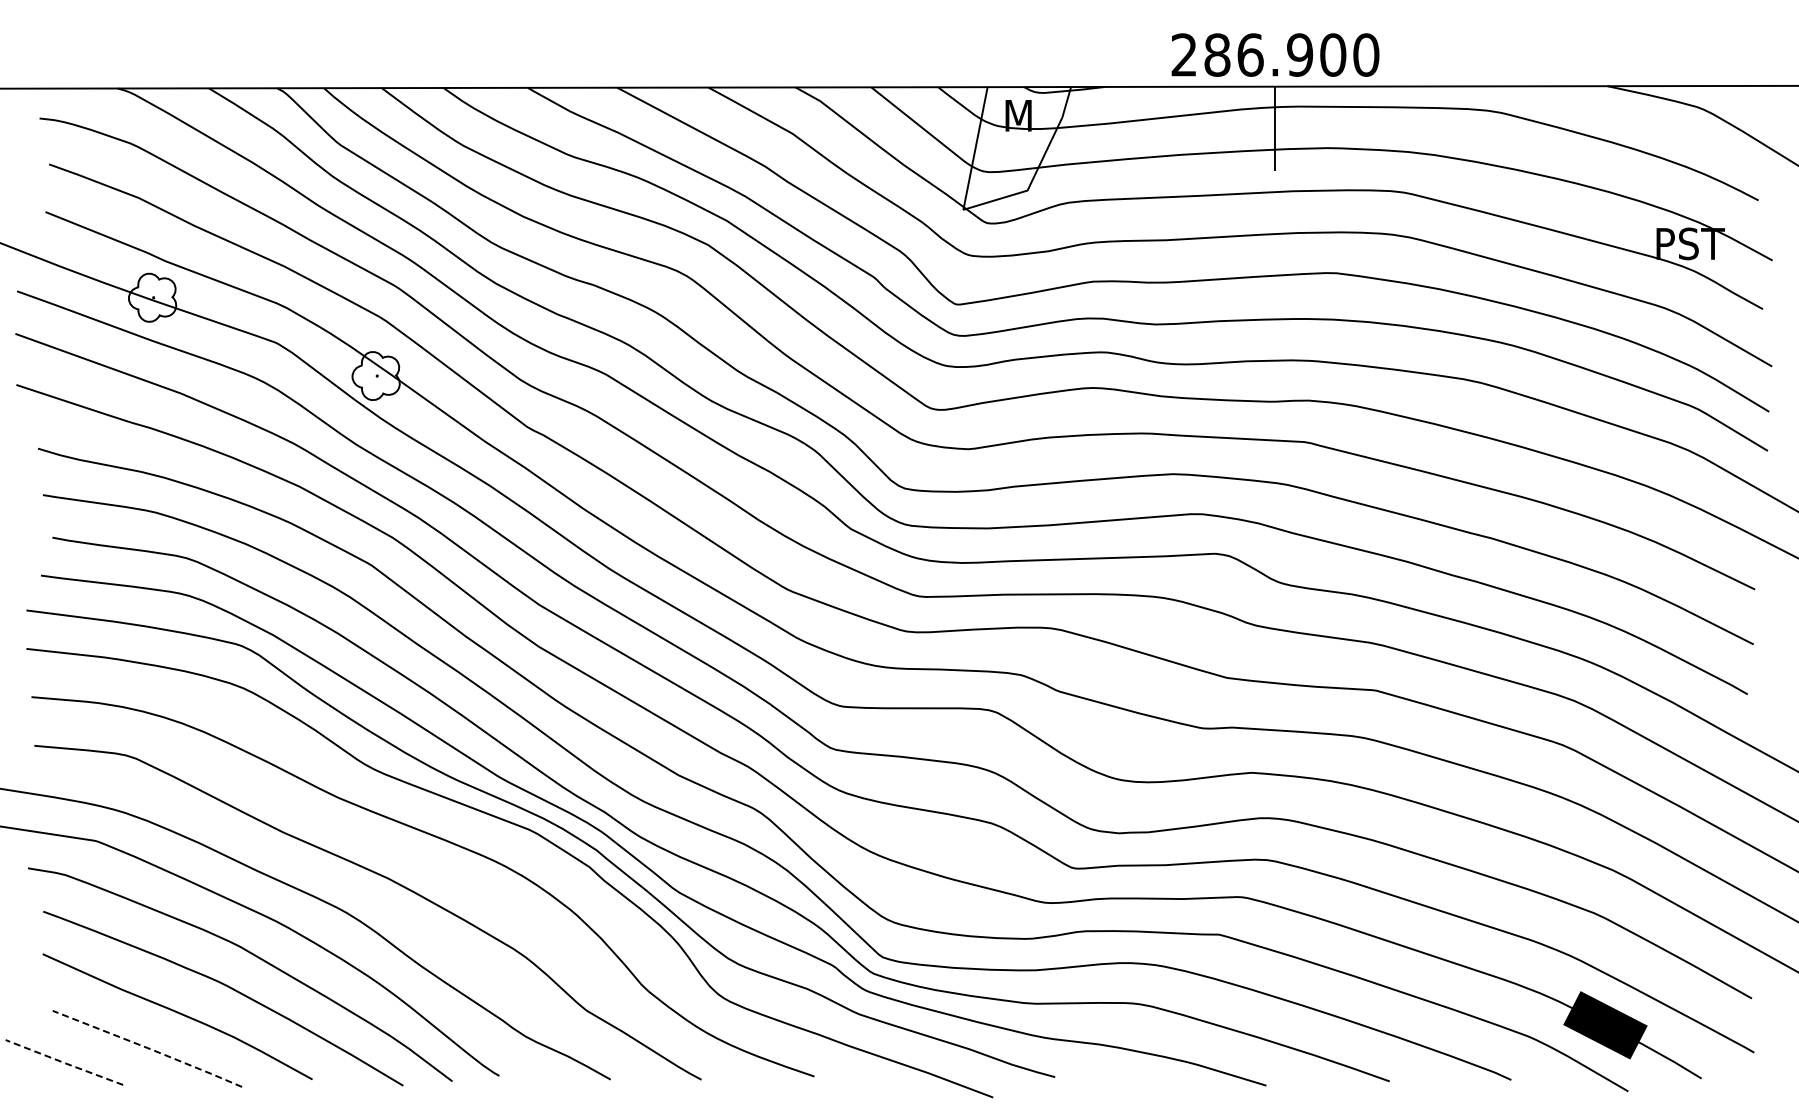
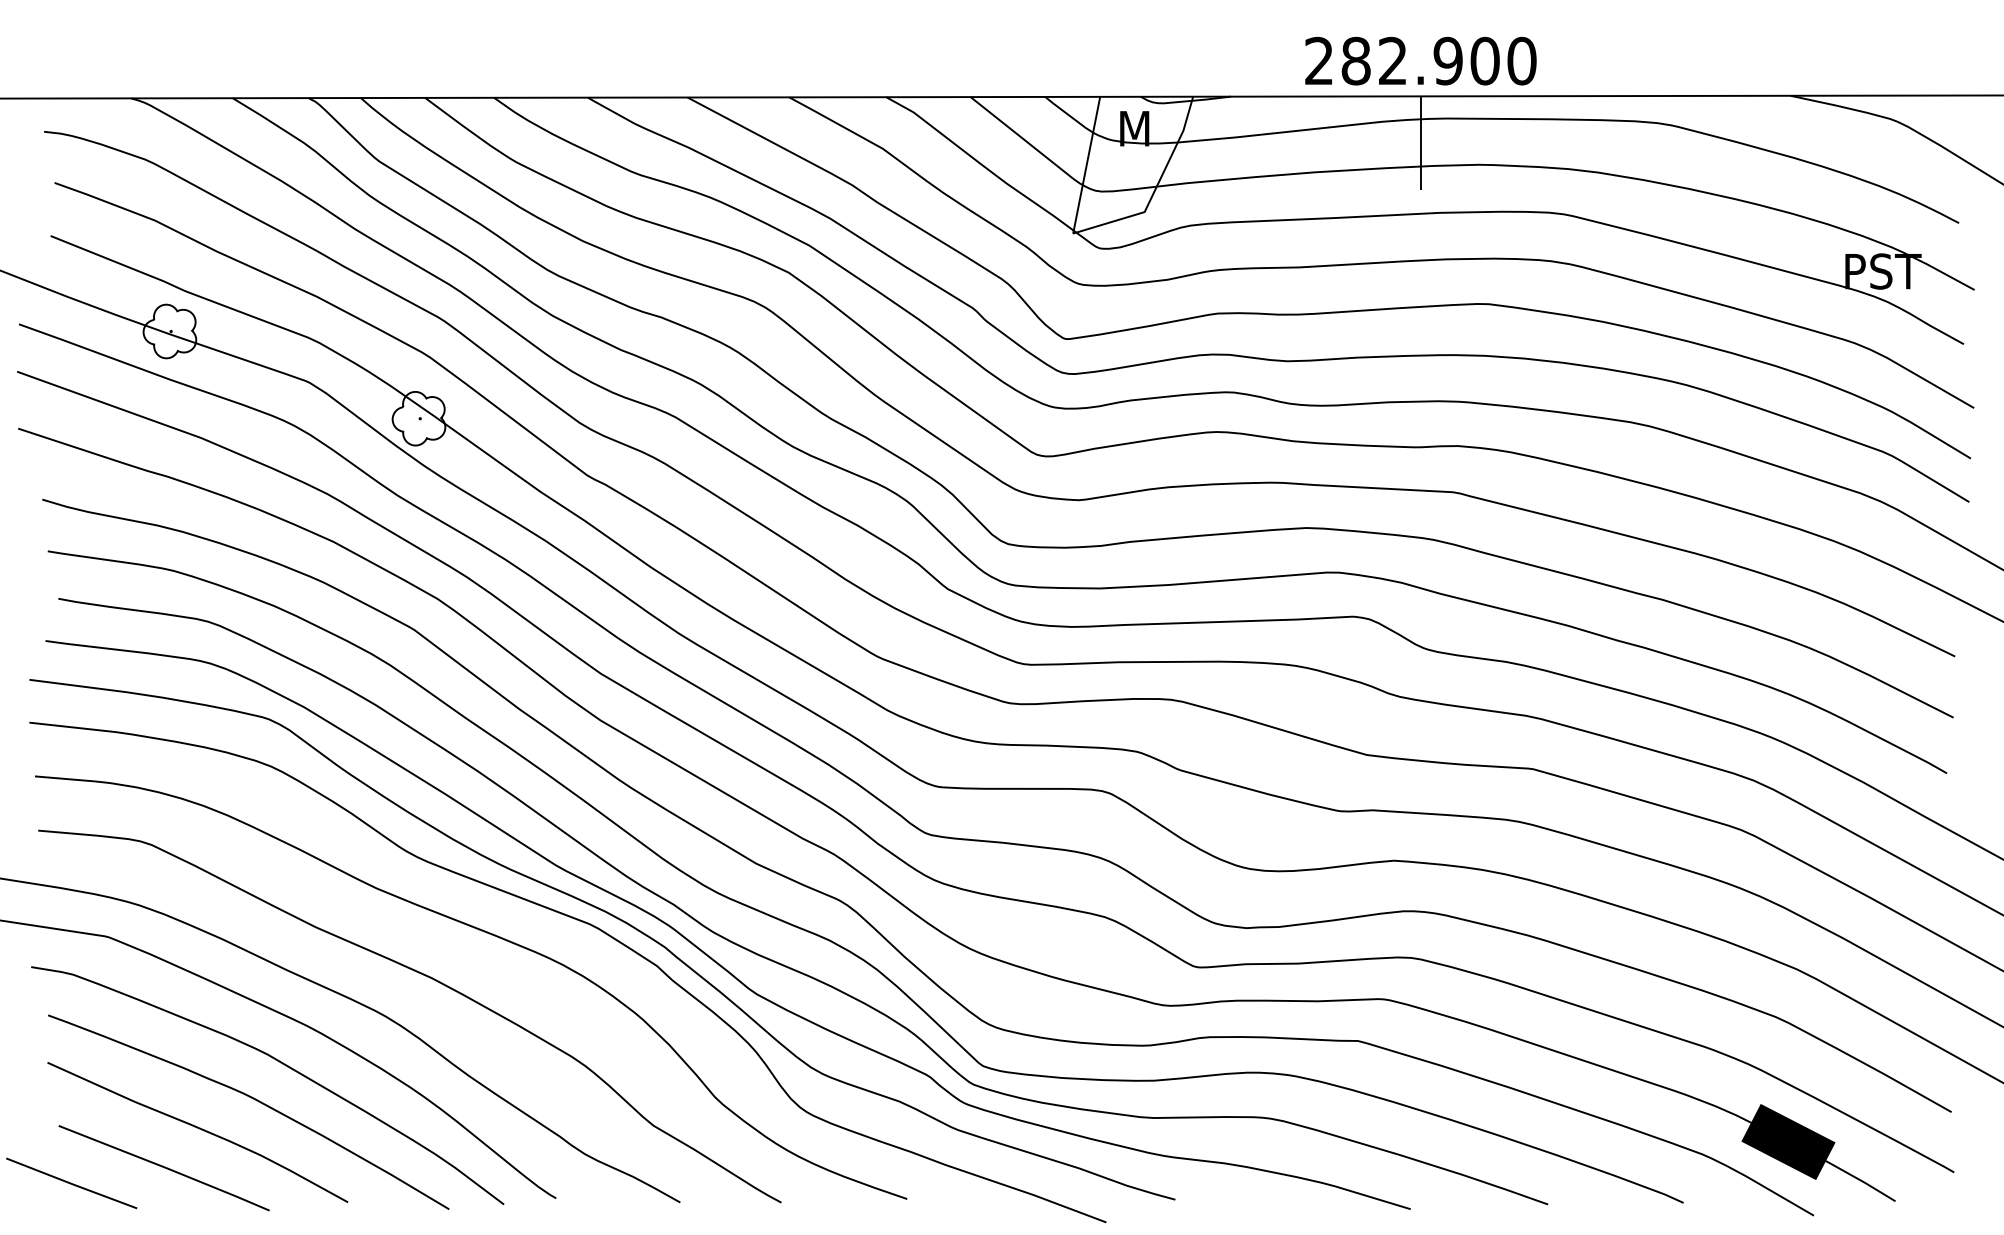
text: (1250, 54) -> (1393, 60), 286.900 -> 282.900
line: (149, 1048) -> (166, 1167), dashed -> solid
line: (64, 1063) -> (71, 1184), dashed -> solid

